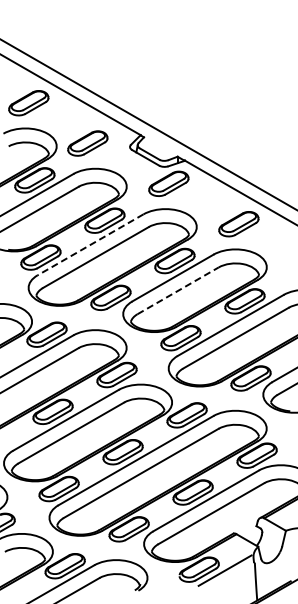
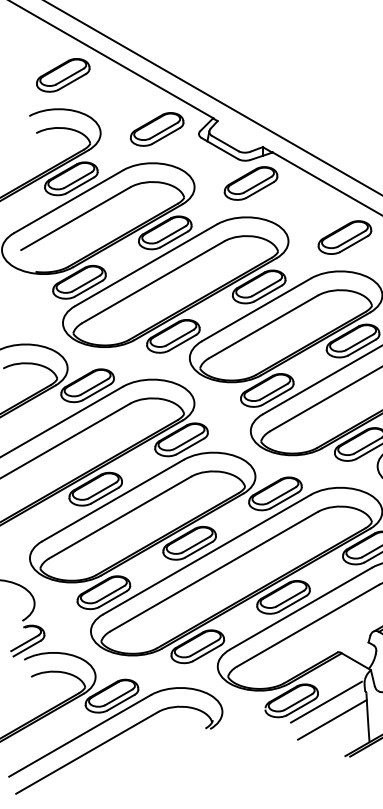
part: (87, 143) -> (156, 129), moved
line: (90, 245) -> (145, 266), dashed -> solid
line: (178, 290) -> (263, 326), dashed -> solid
line: (229, 583) -> (332, 719), added

